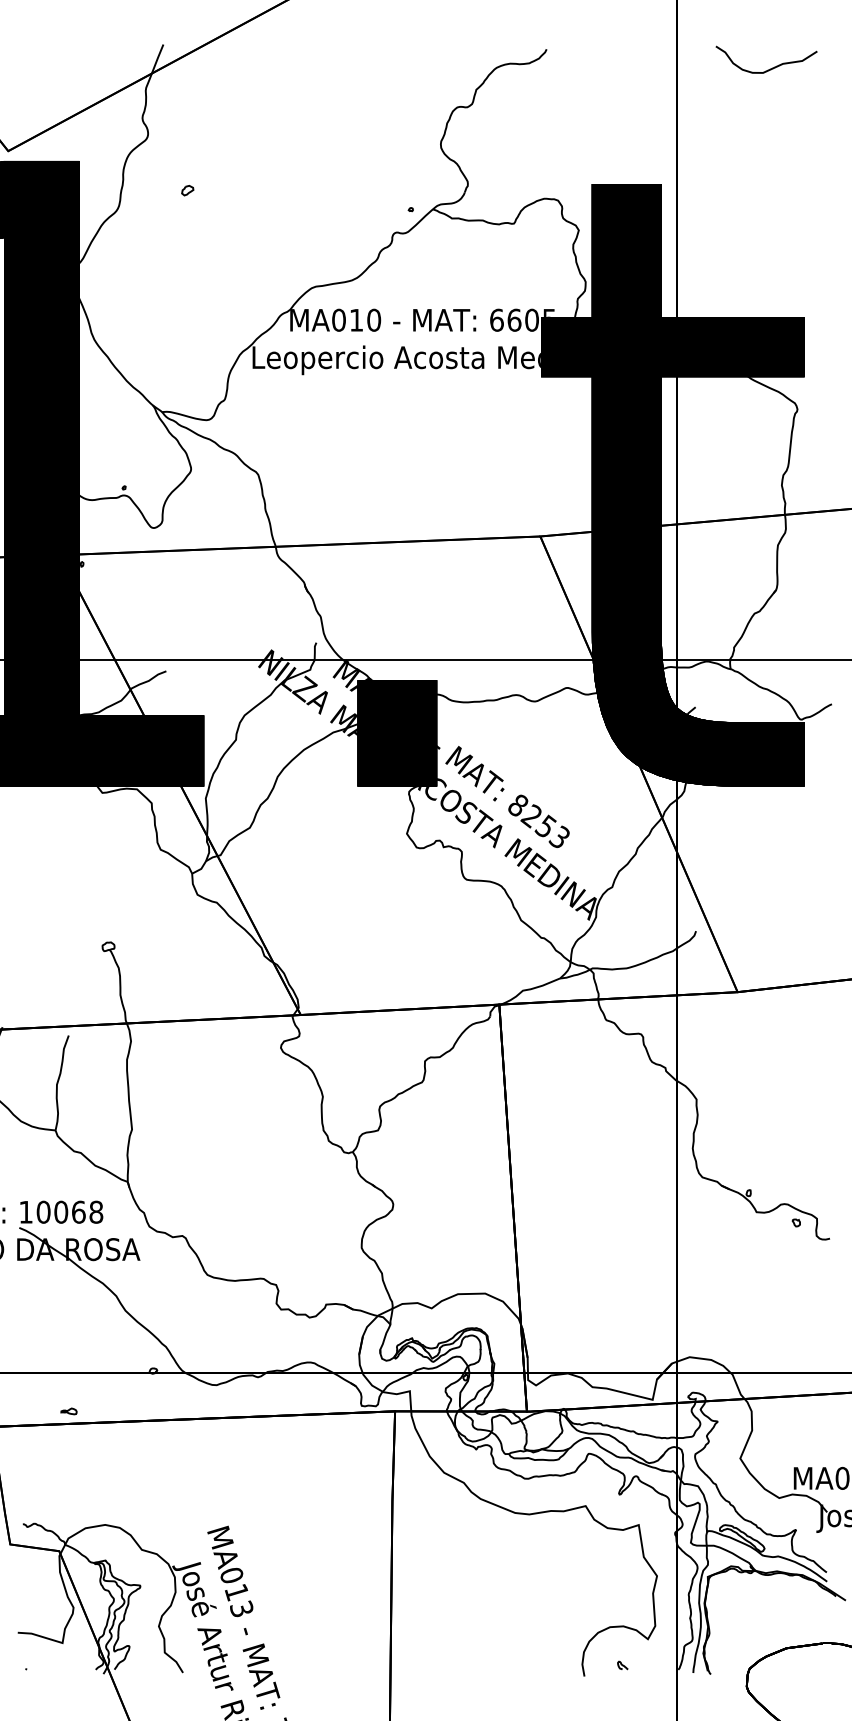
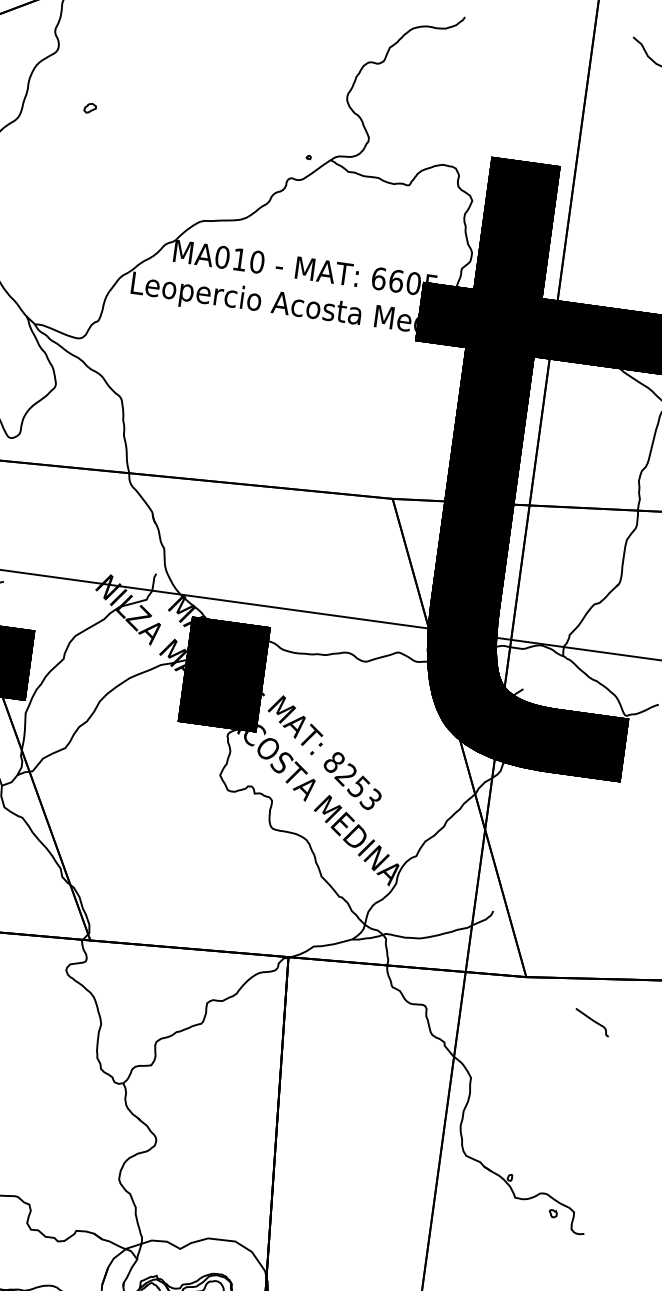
curve: (808, 1026) -> (591, 1020), added

